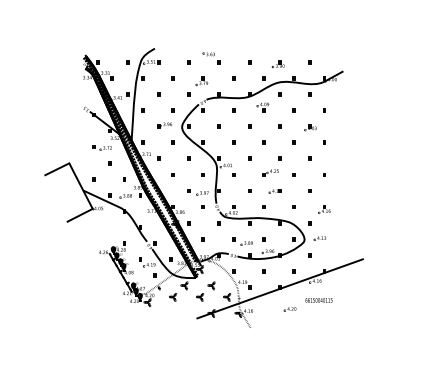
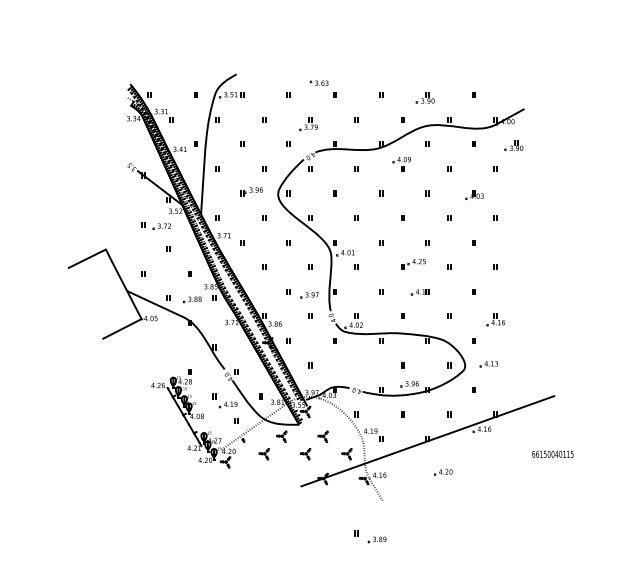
part: (335, 95) -> (512, 145), added
part: (242, 241) -> (370, 536), moved
text: (318, 300) -> (552, 454), moved

